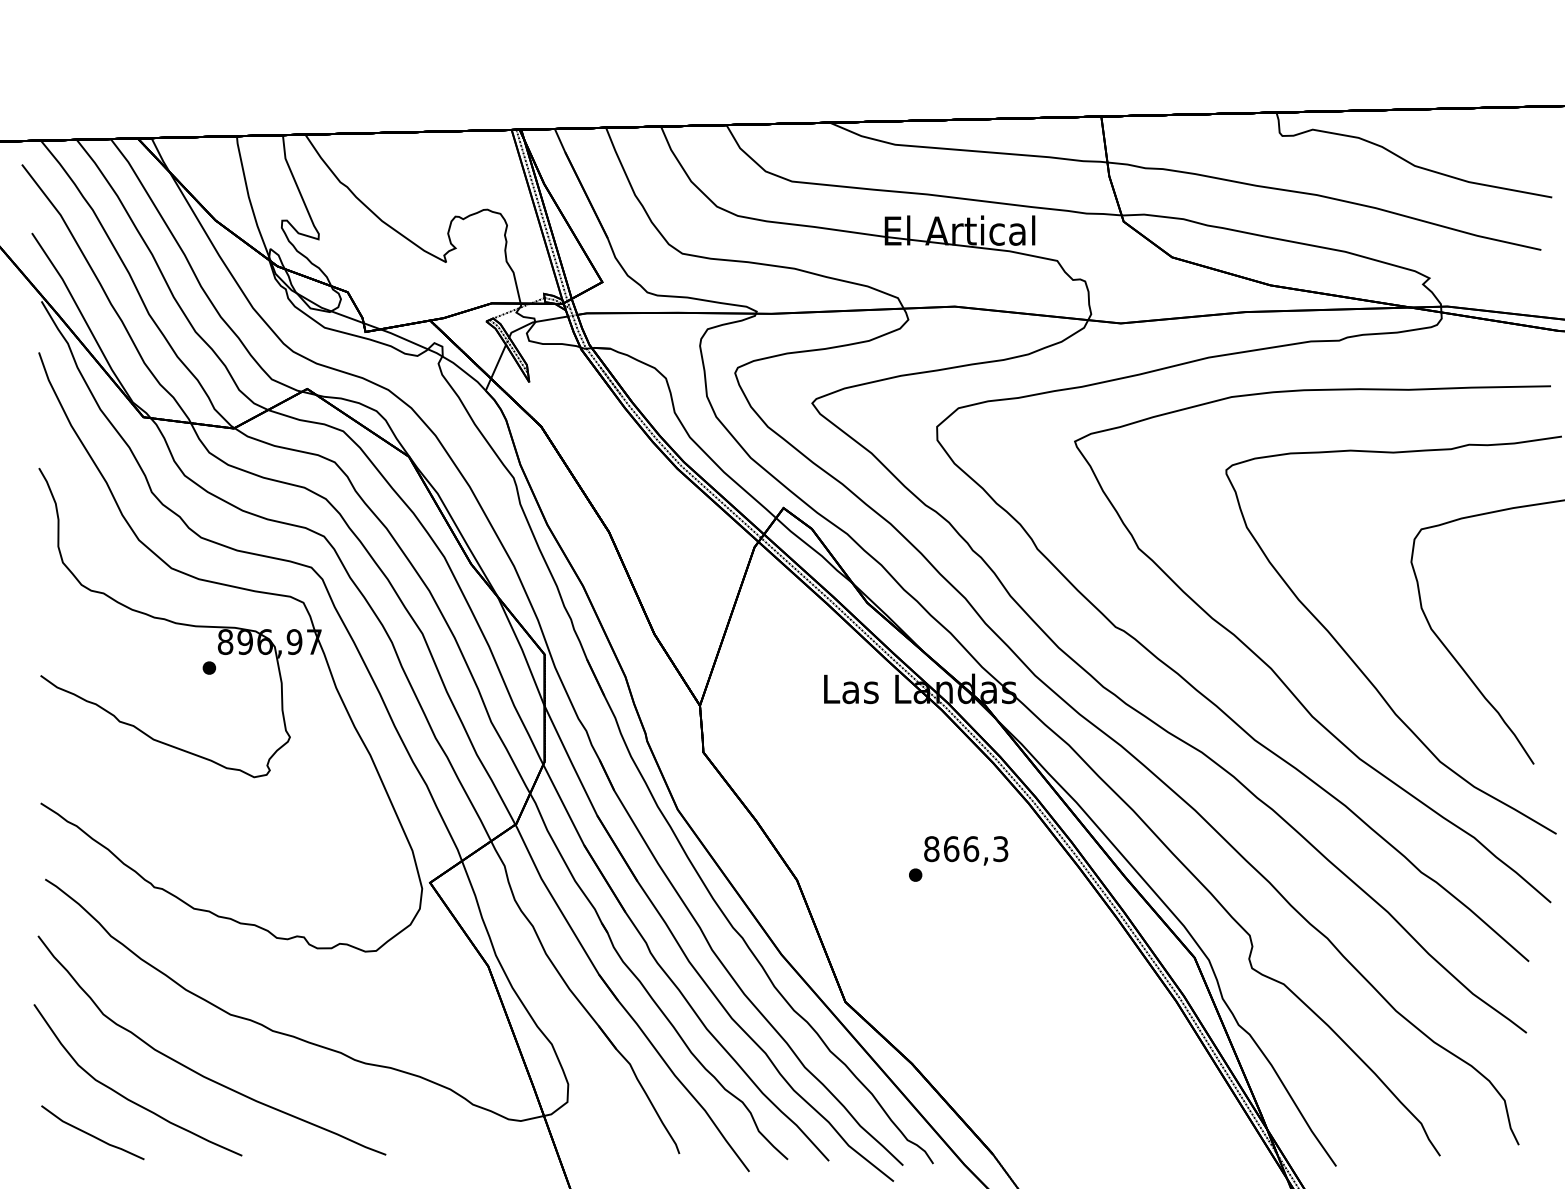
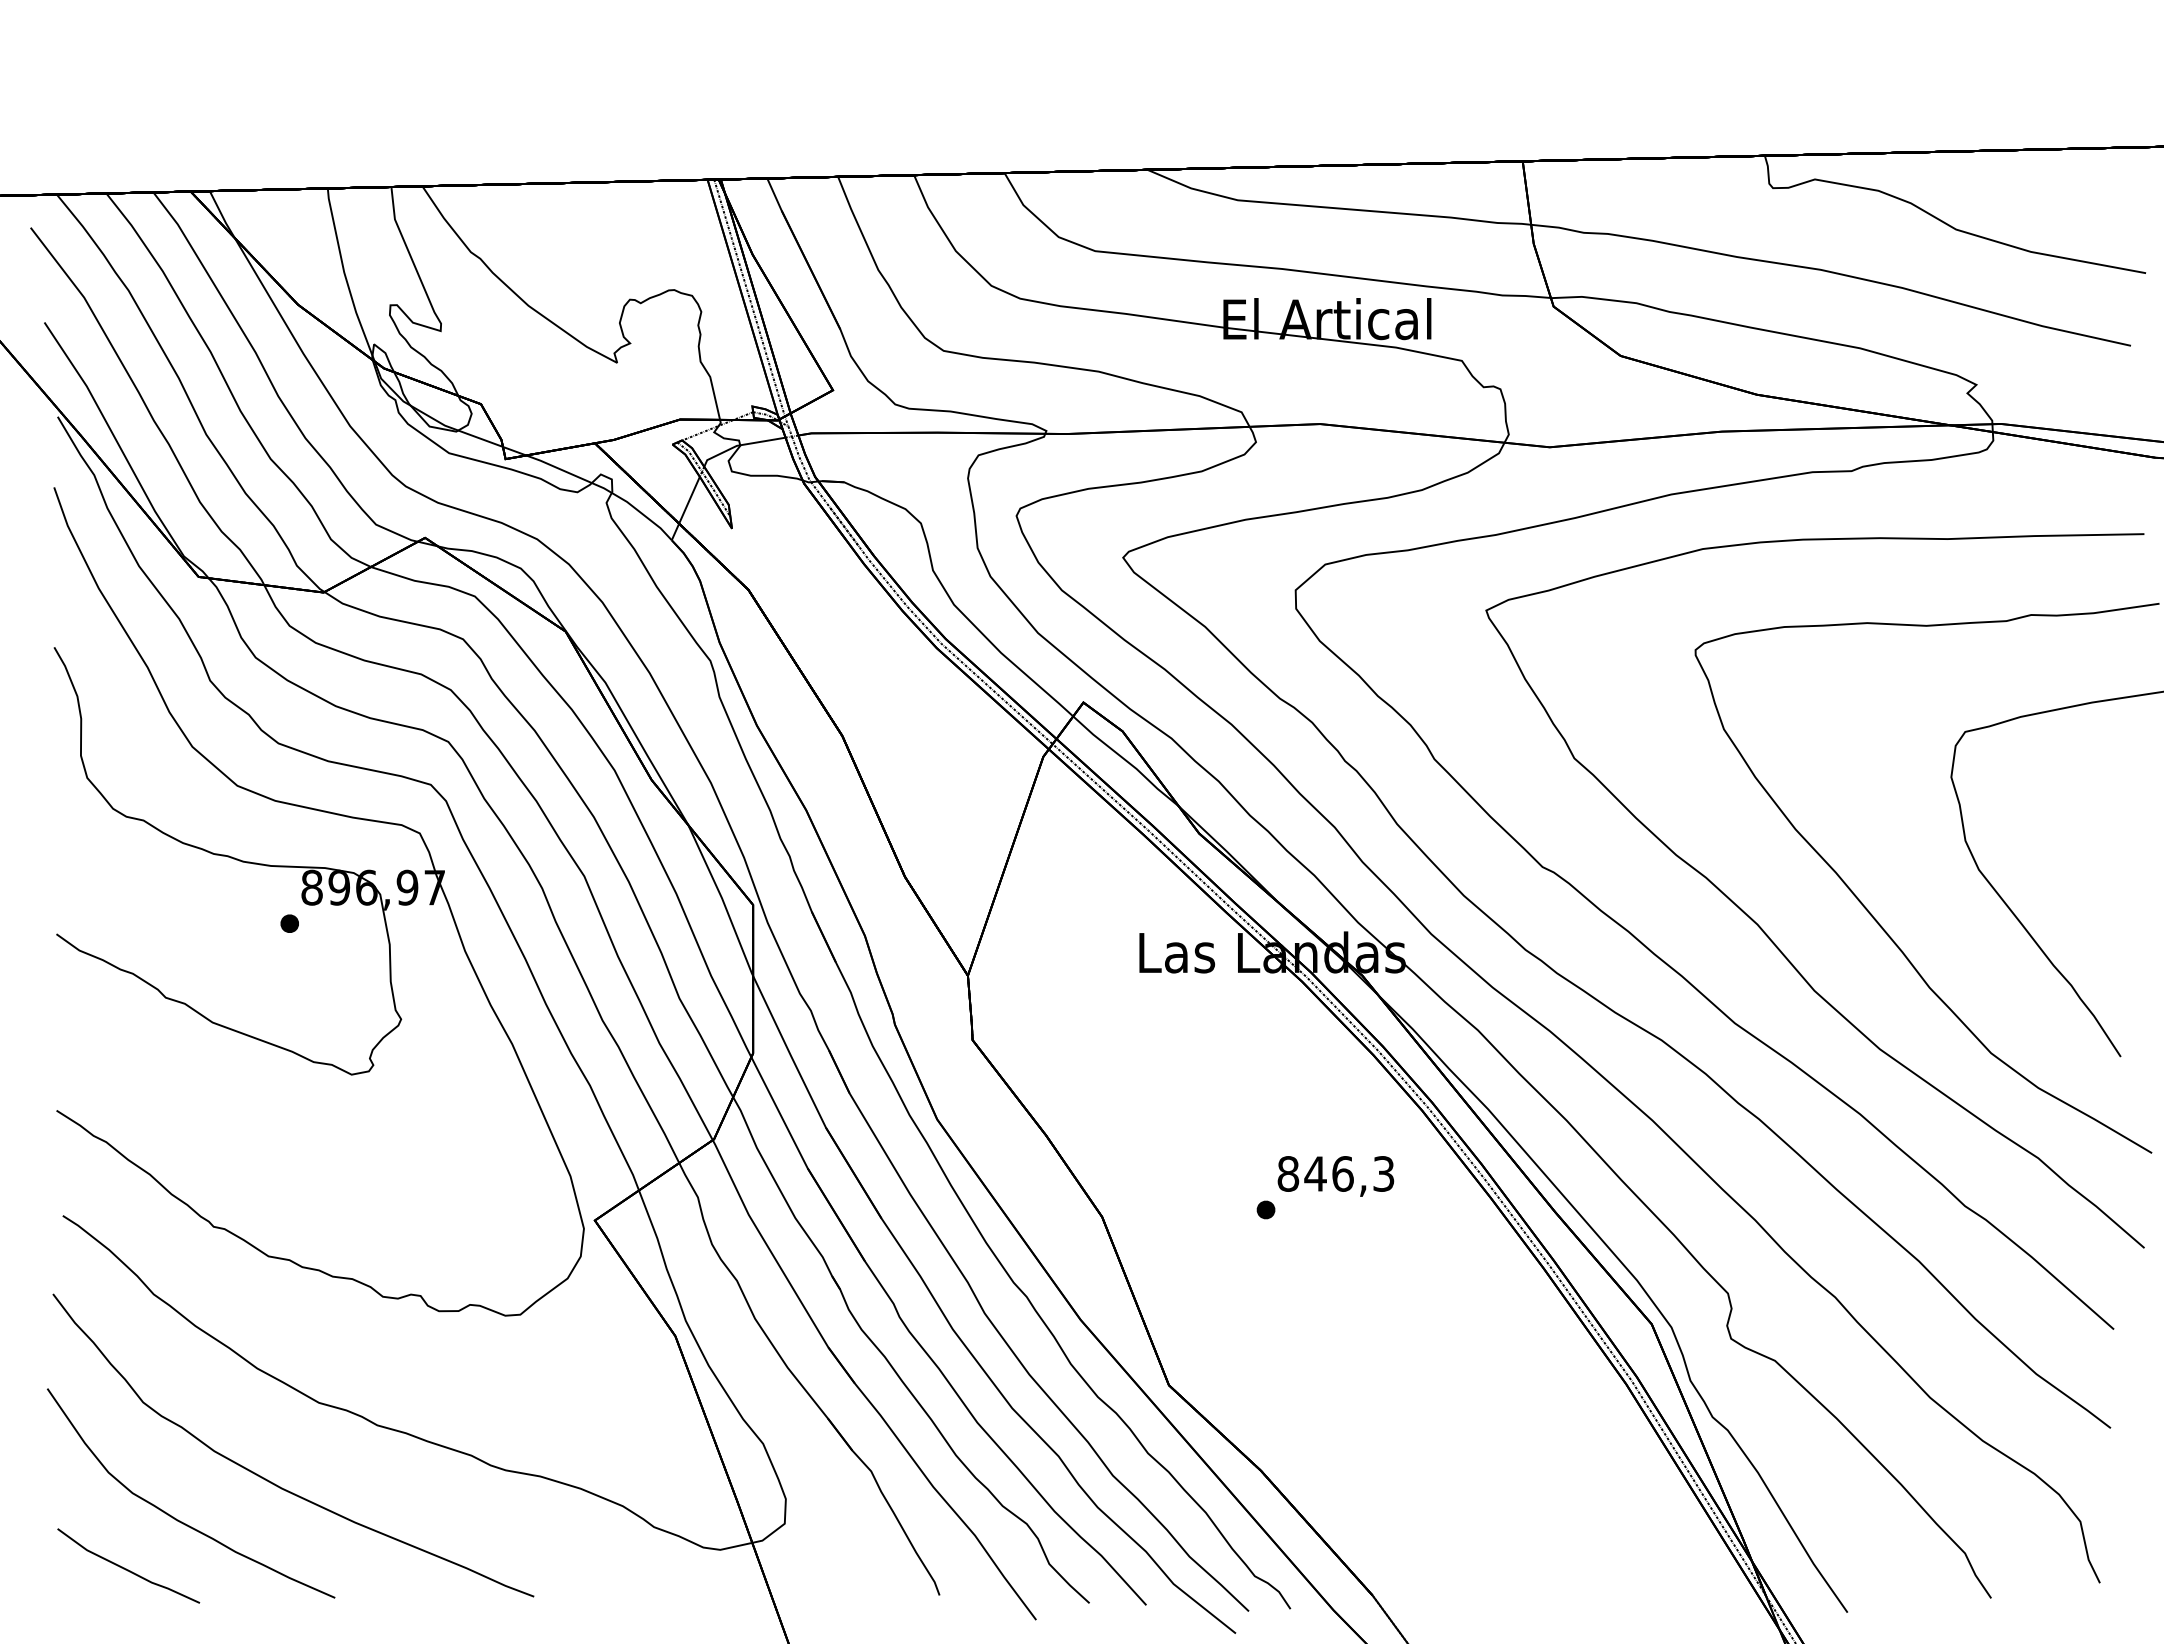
text: (951, 848) -> (1315, 1173), 866,3 -> 846,3

